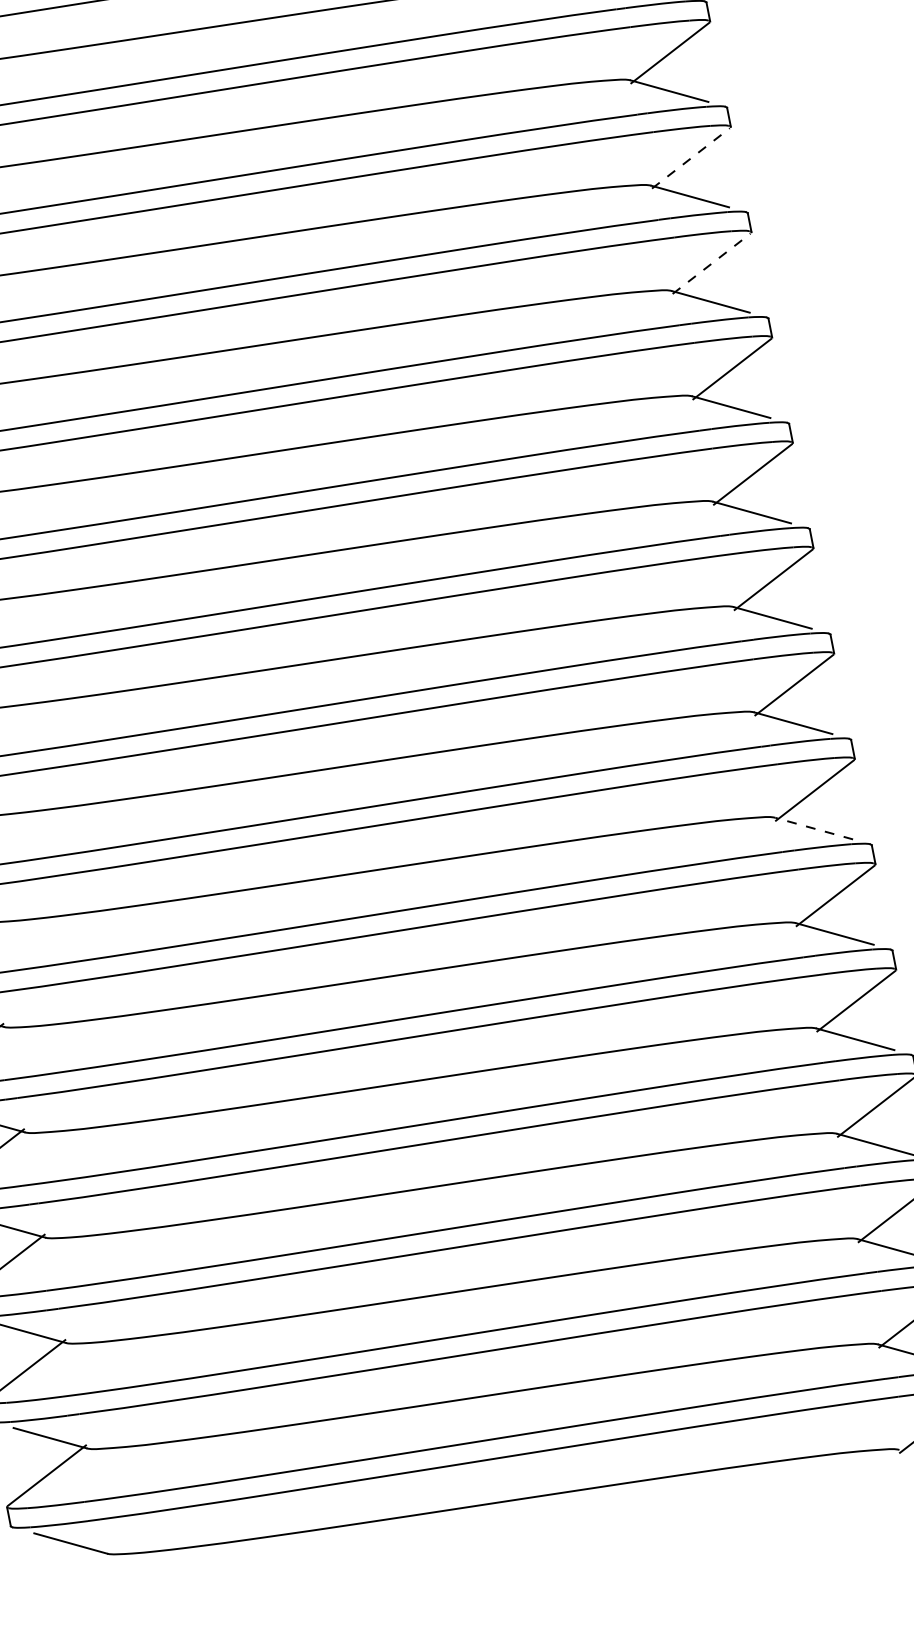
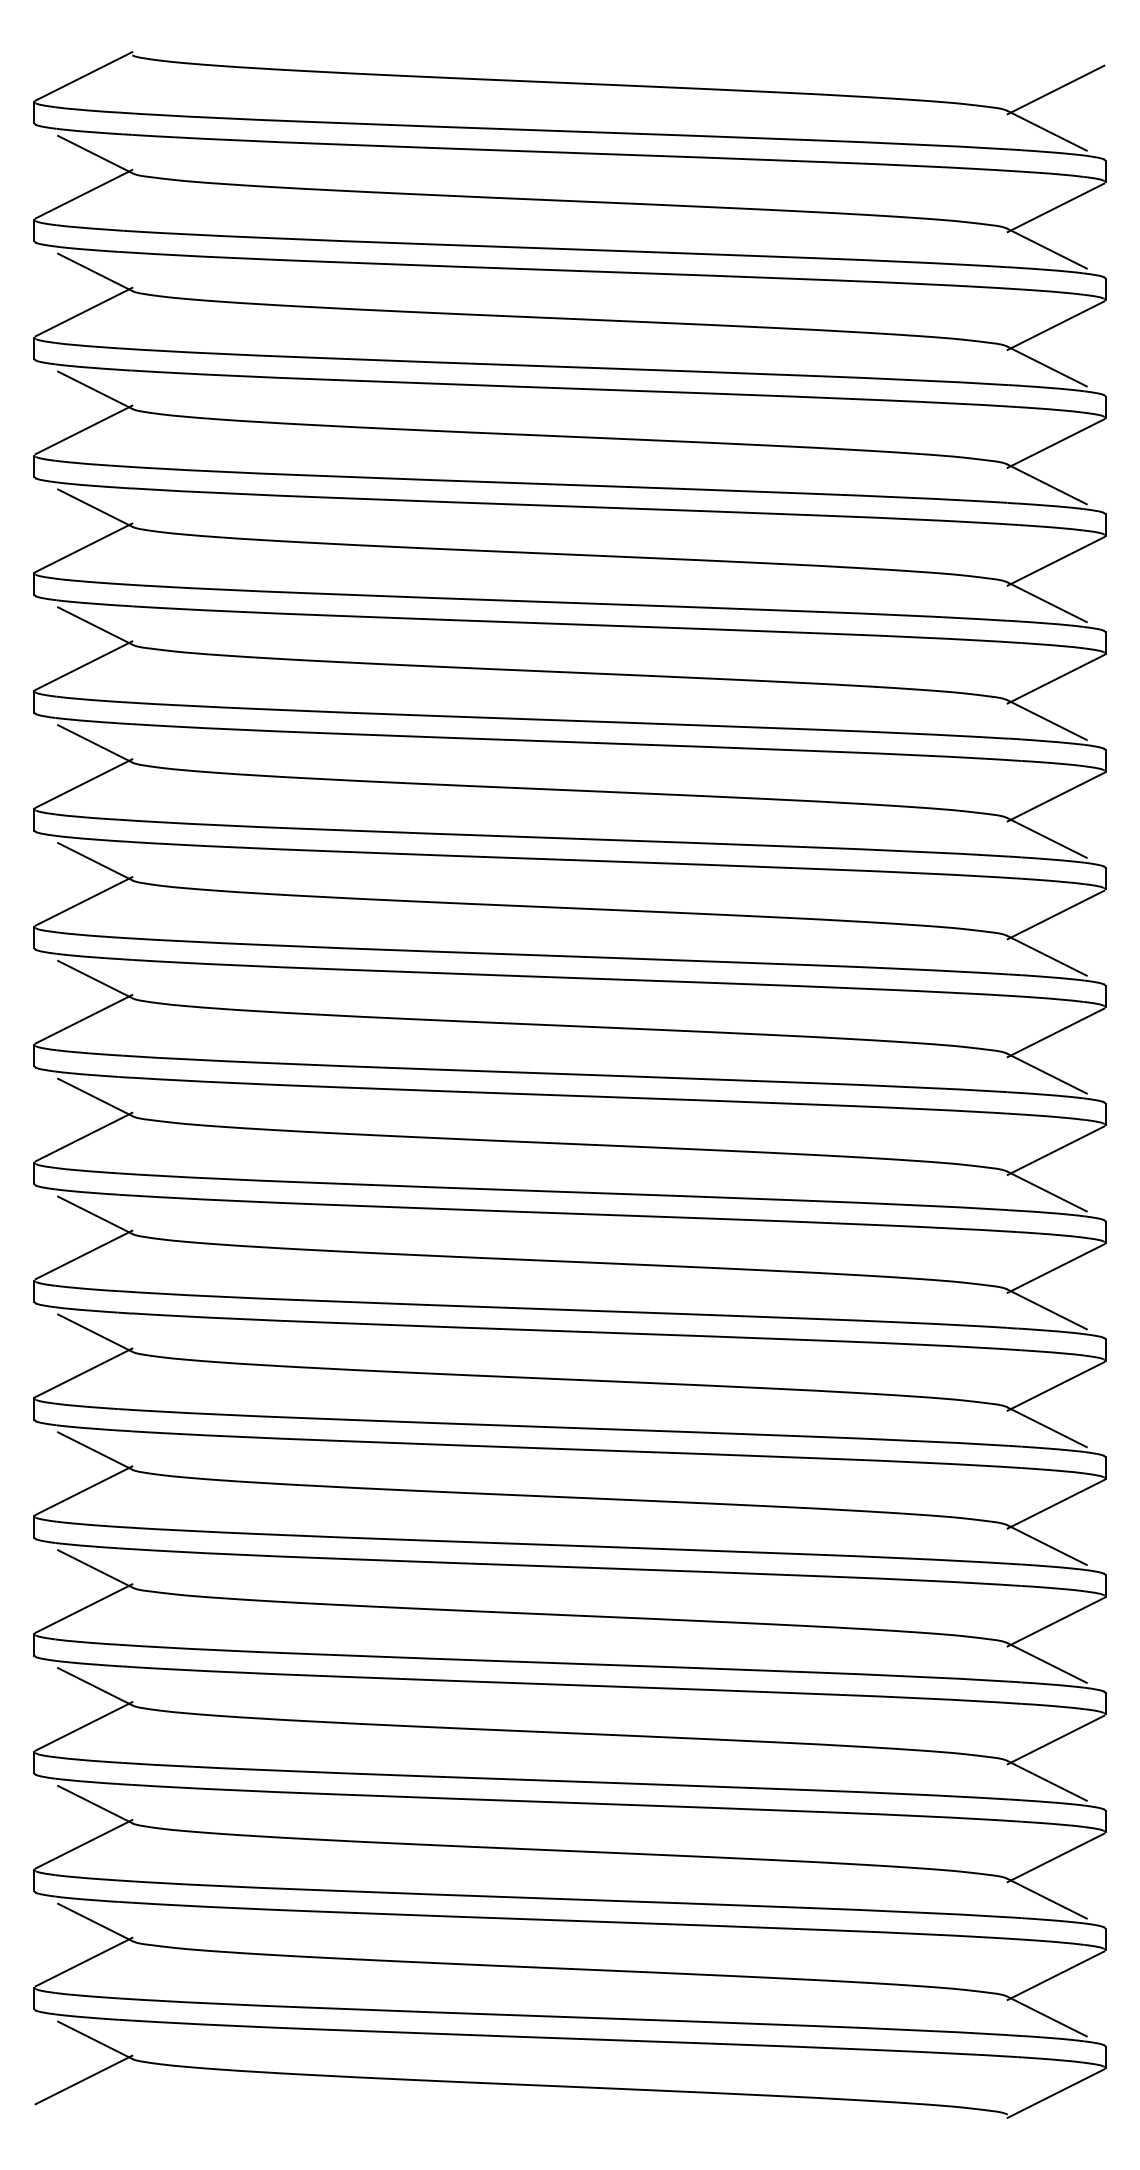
line: (691, 158) -> (1056, 679), dashed -> solid
line: (711, 263) -> (1056, 796), dashed -> solid
line: (813, 828) -> (1046, 1427), dashed -> solid
line: (67, 1580) -> (83, 2079), added

